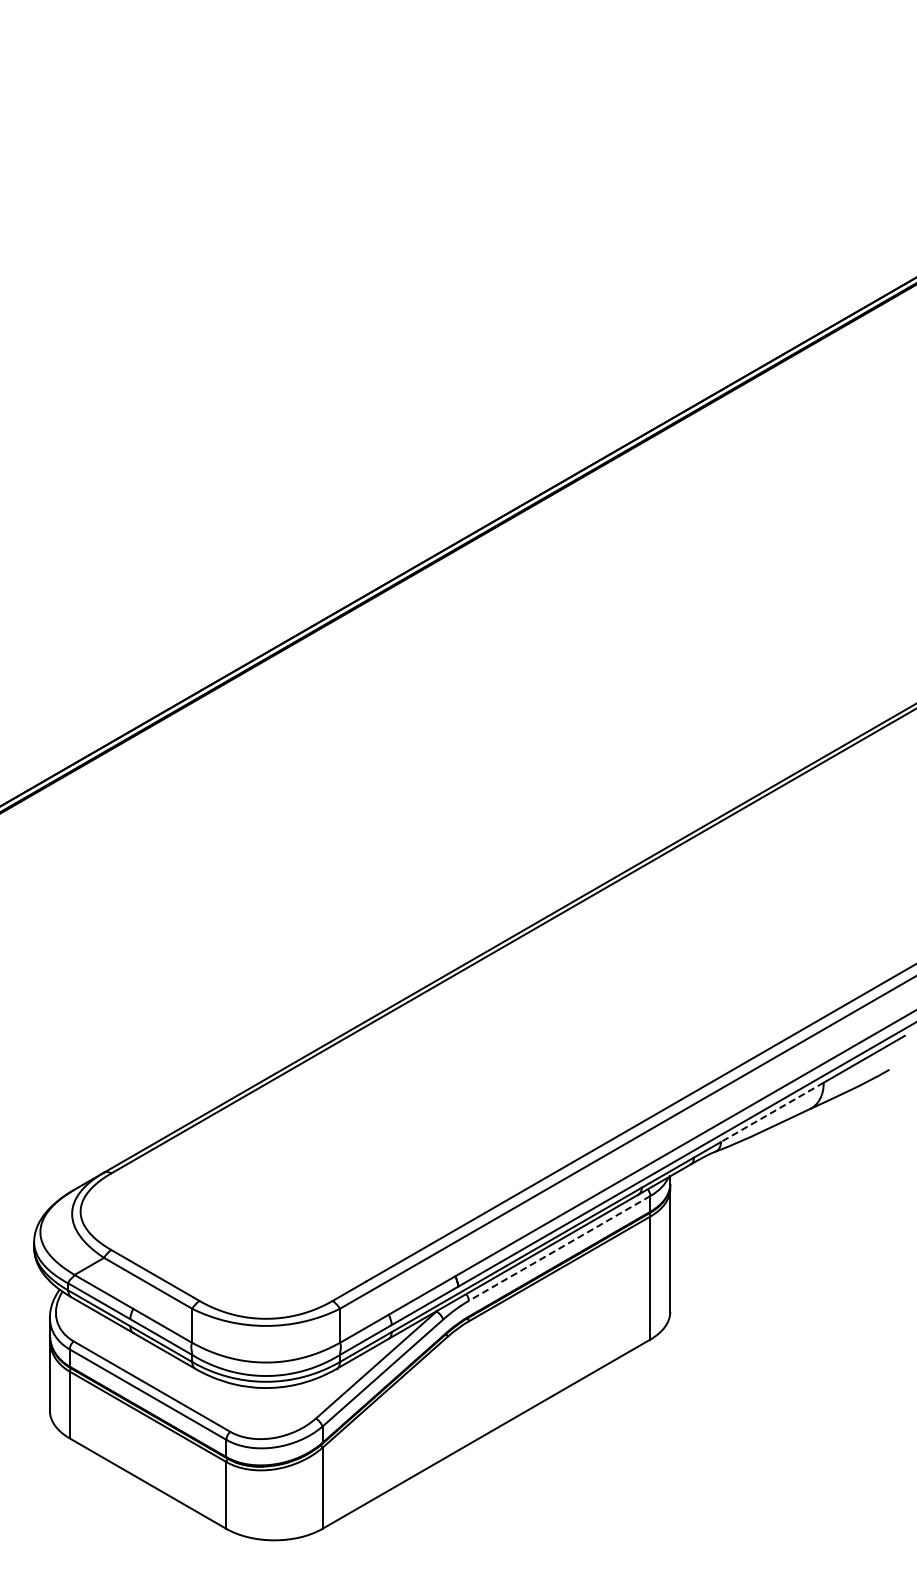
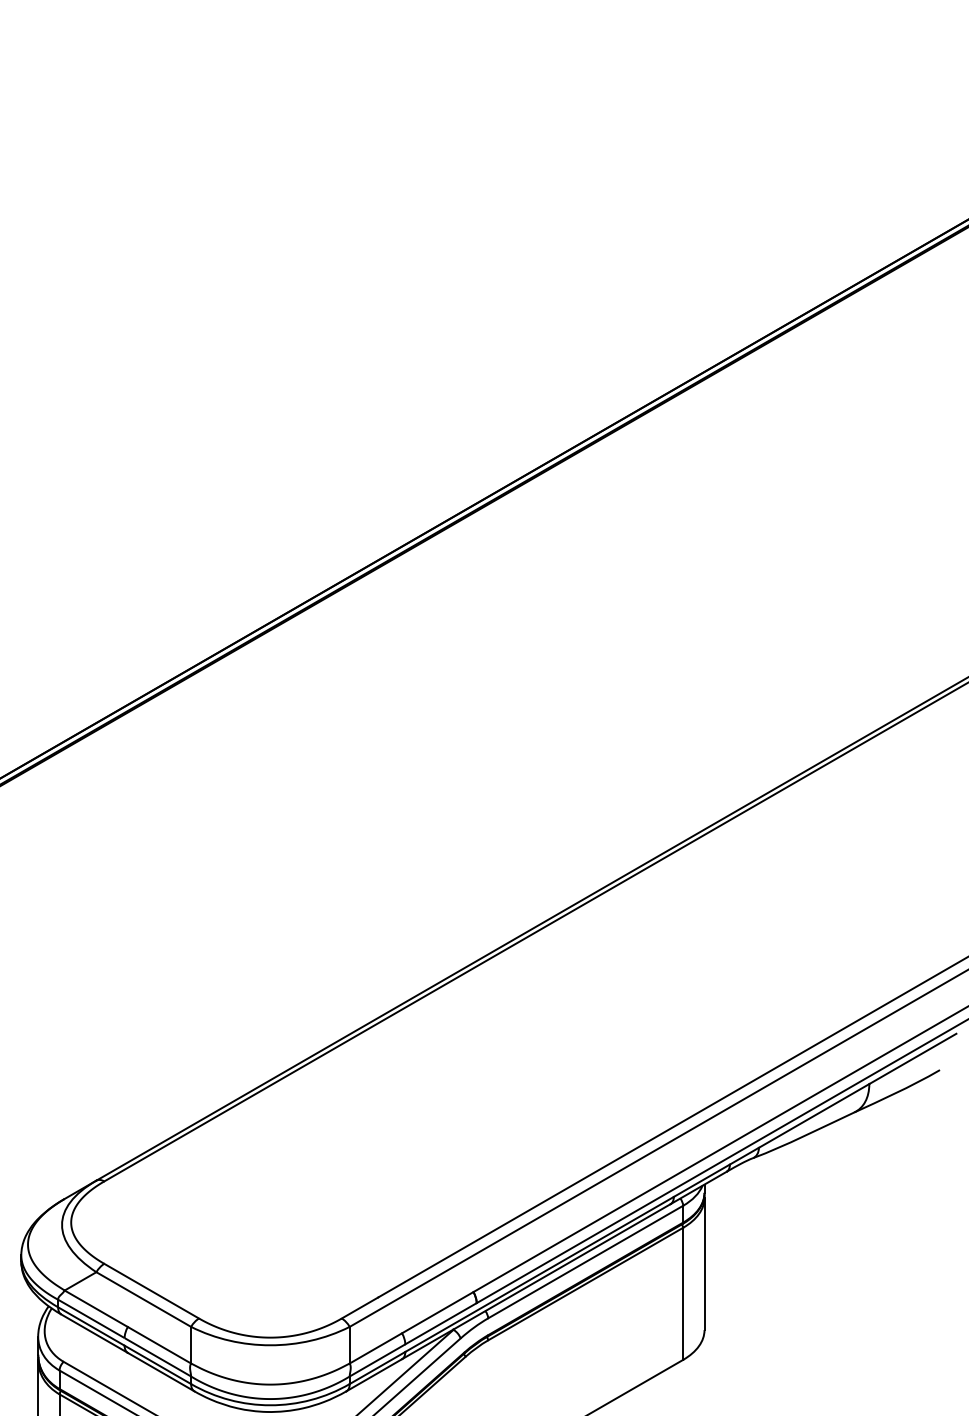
line: (771, 1112) -> (813, 1116), dashed -> solid
line: (559, 1248) -> (585, 1262), dashed -> solid

